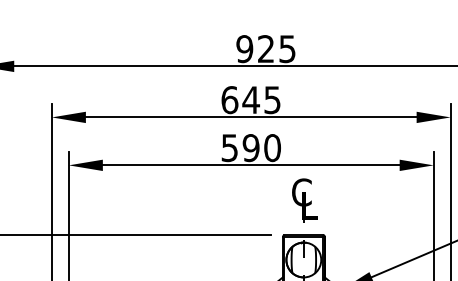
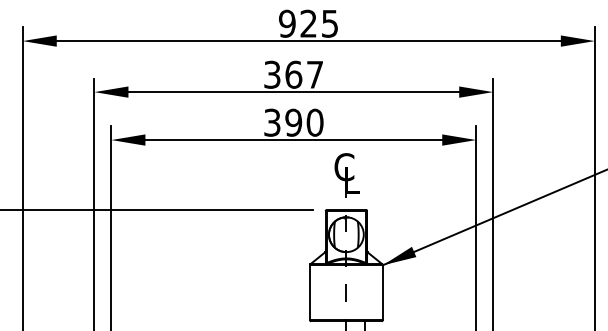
text: (250, 99) -> (293, 74), 645 -> 367
text: (229, 147) -> (272, 122), 590 -> 390

